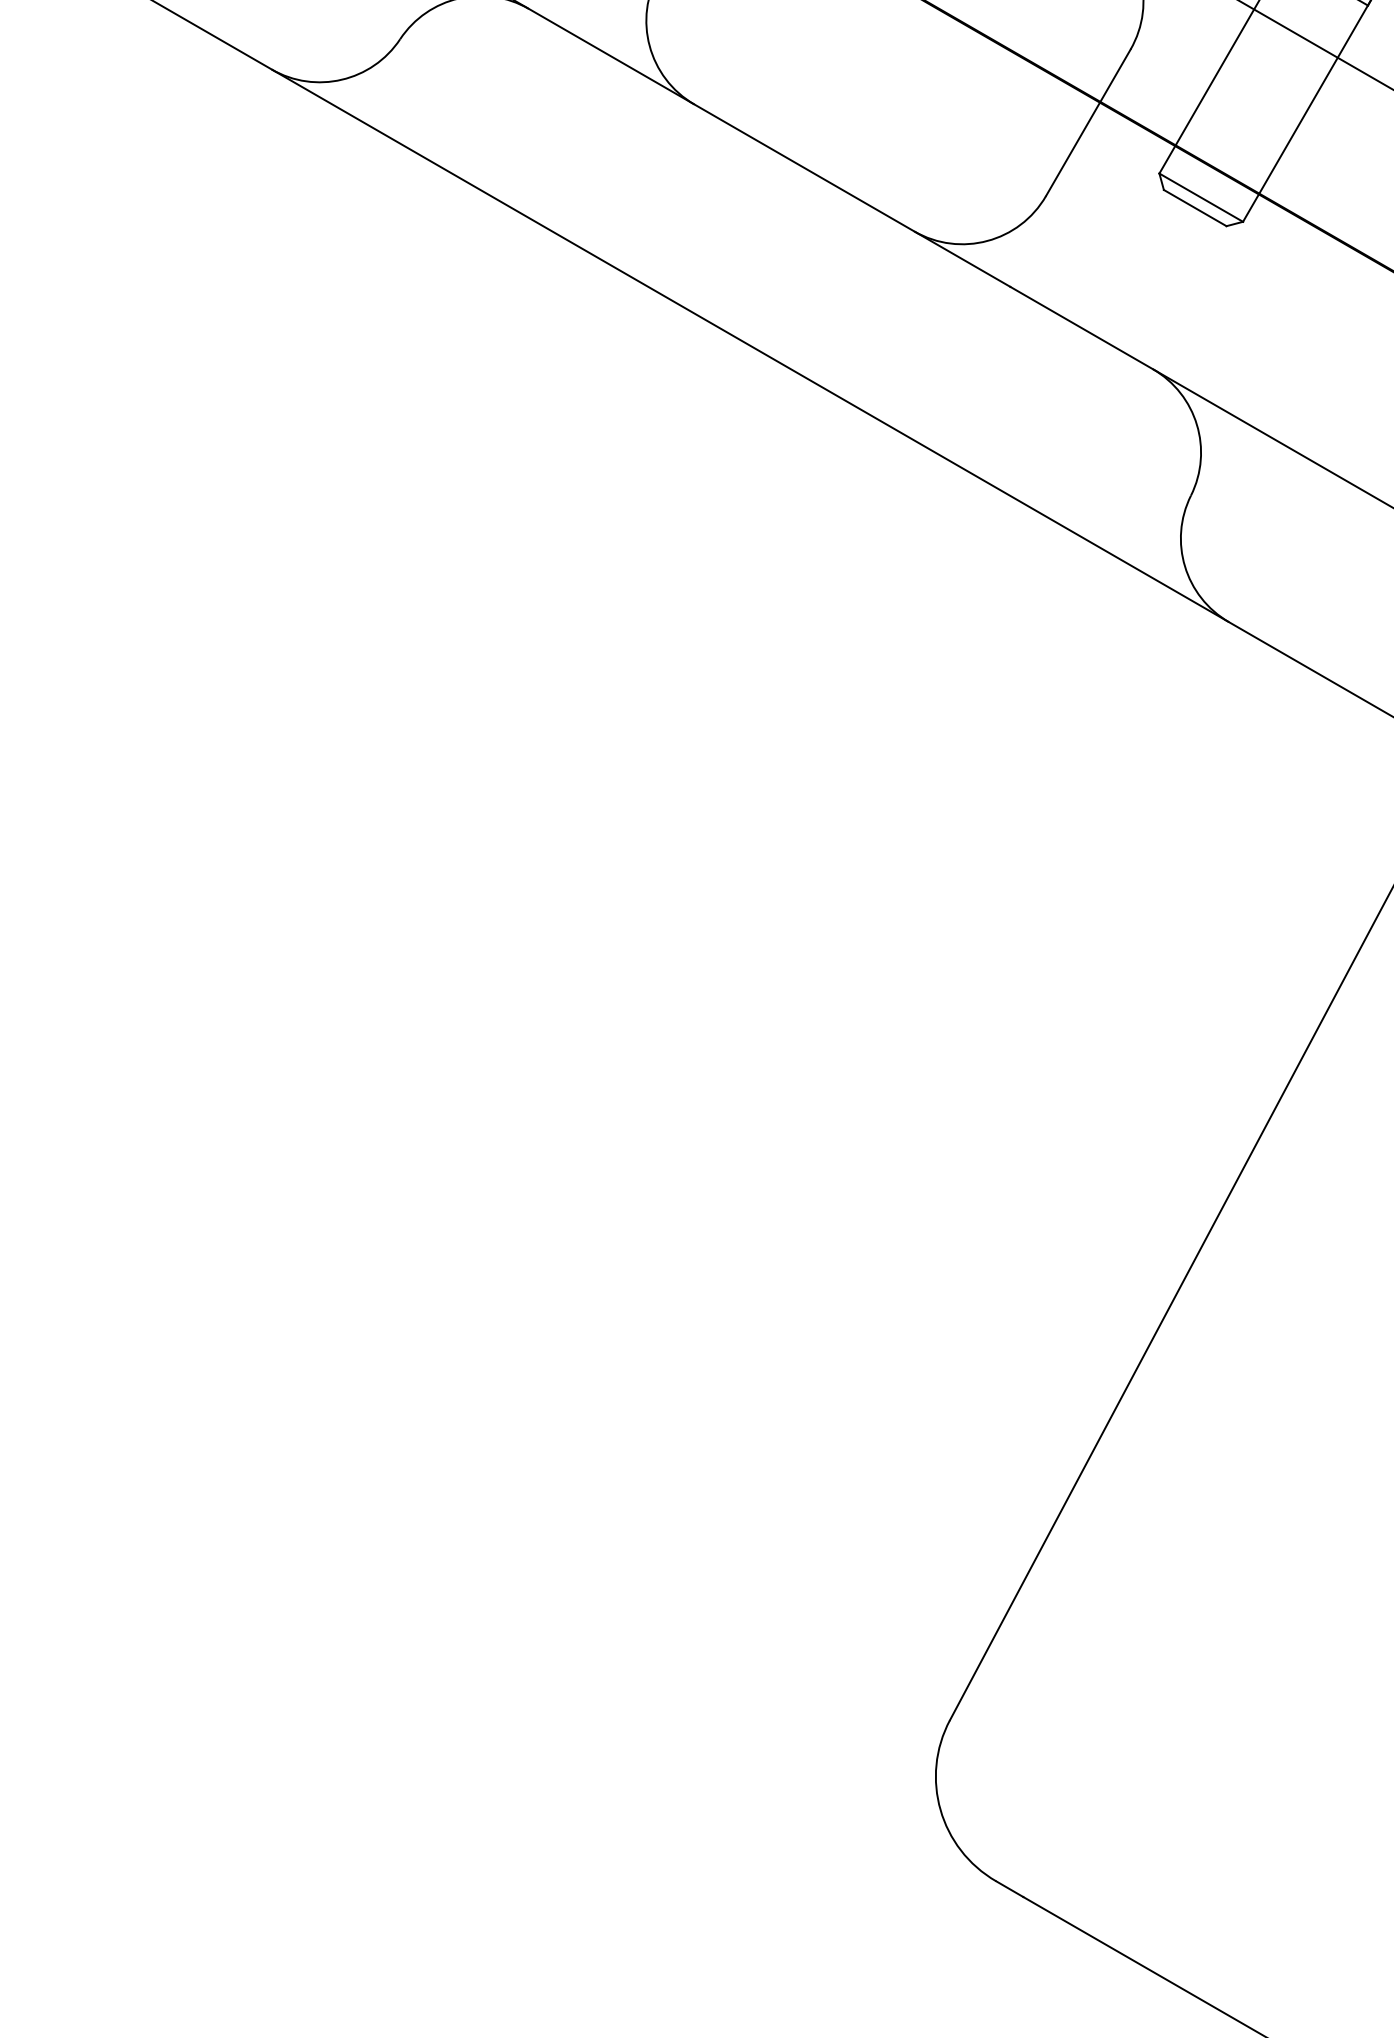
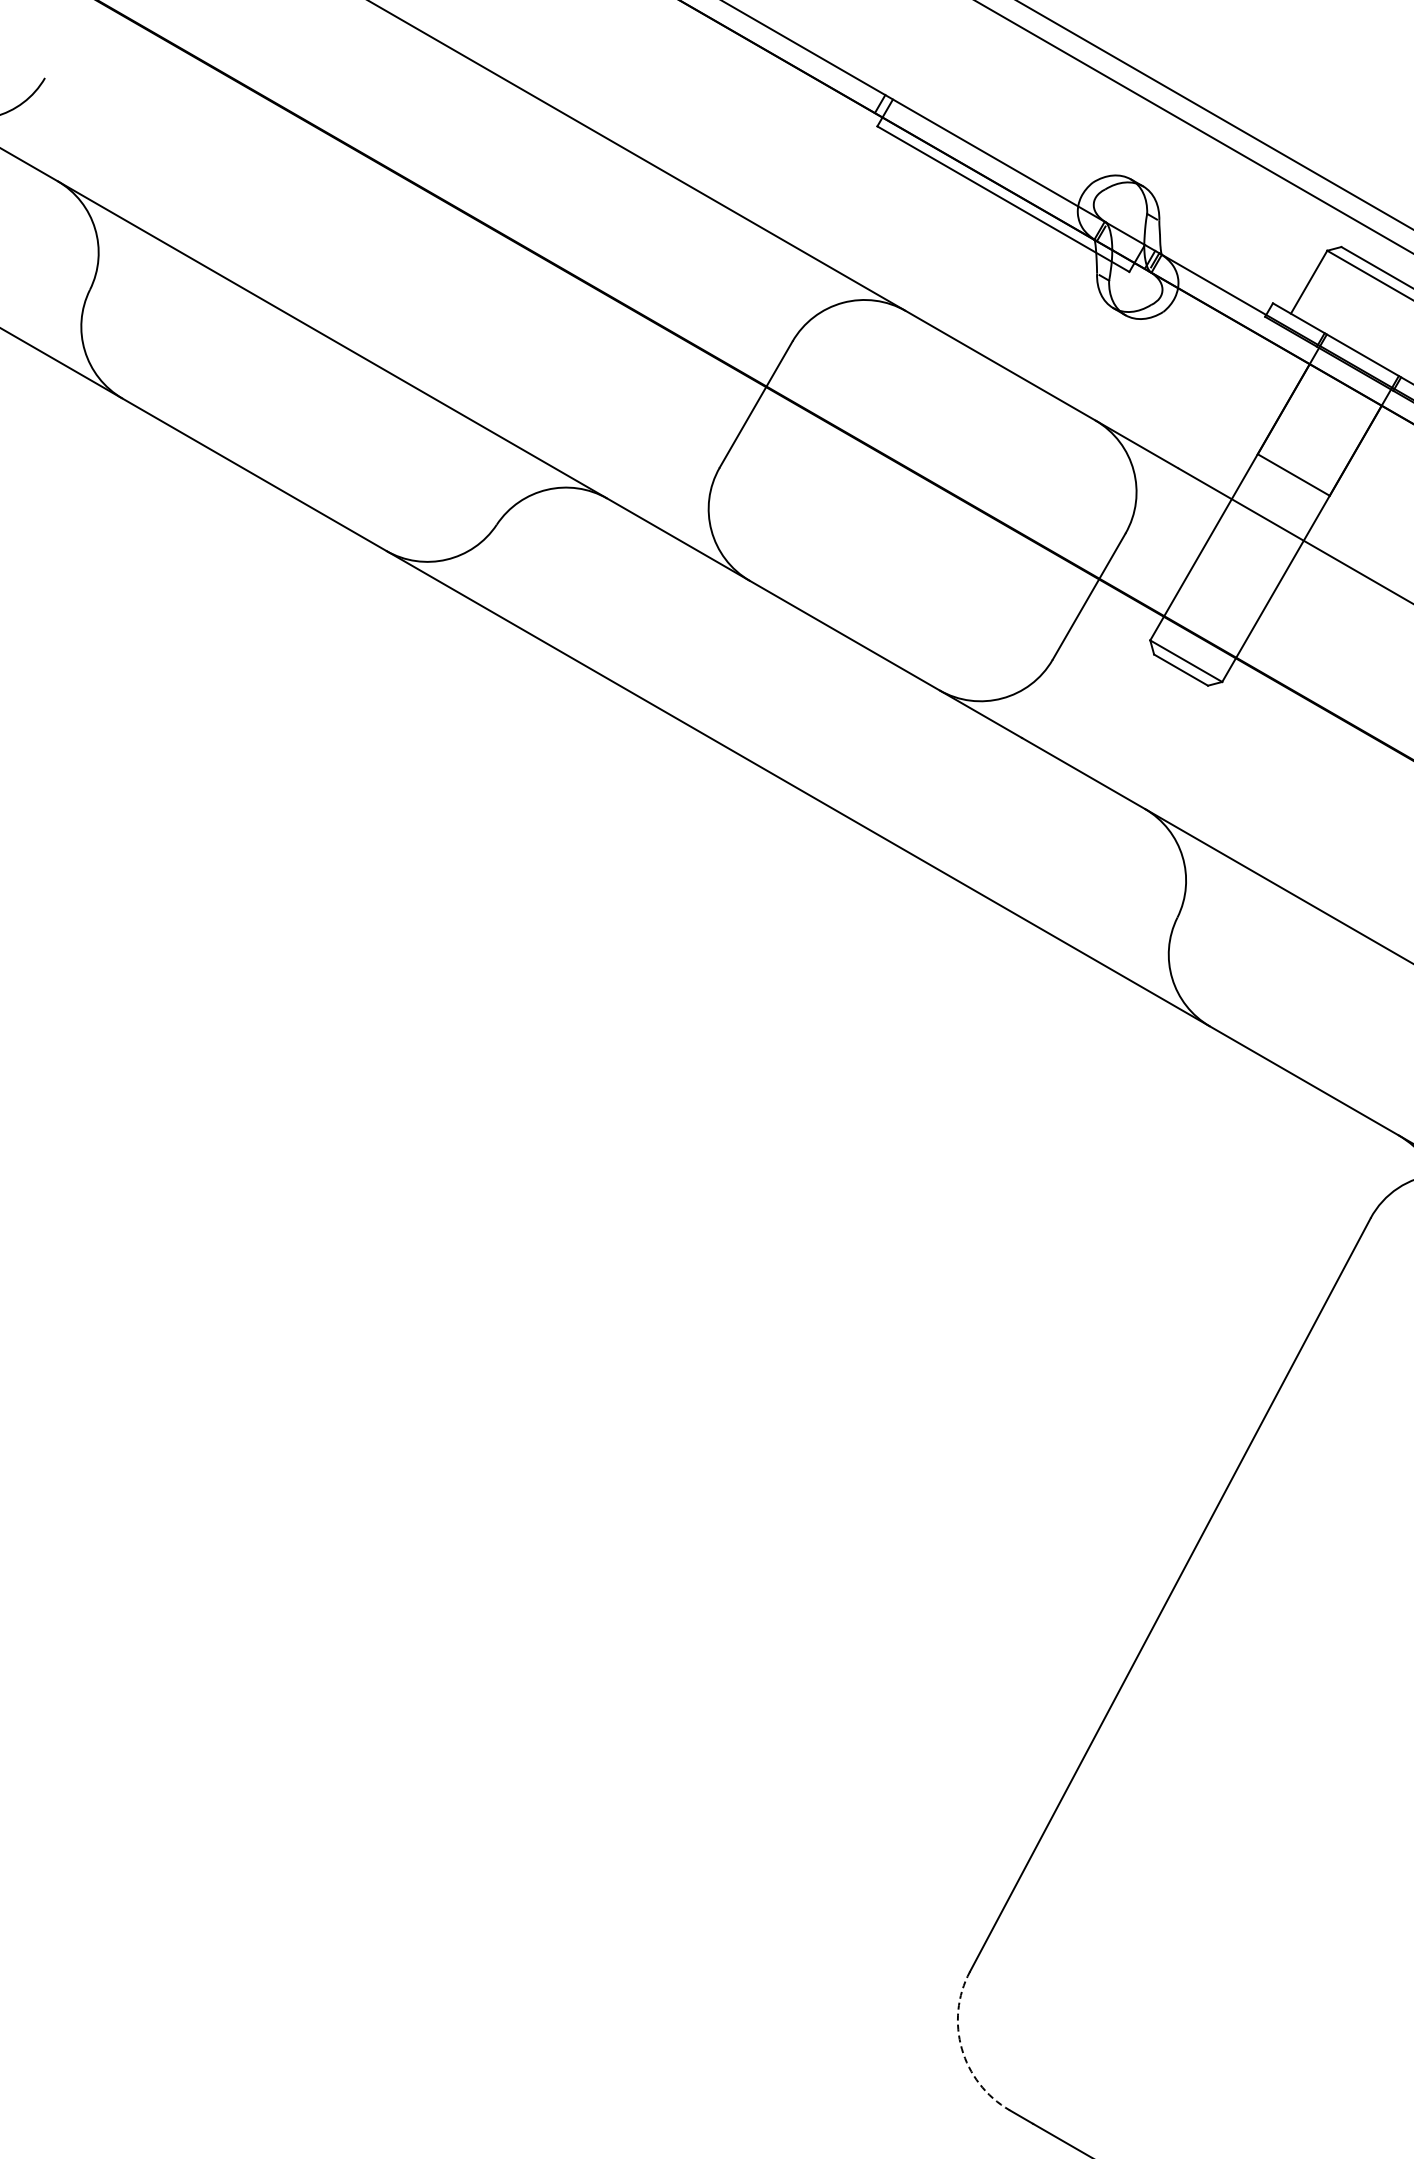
arc: (940, 1810) -> (961, 2049), solid -> dashed

